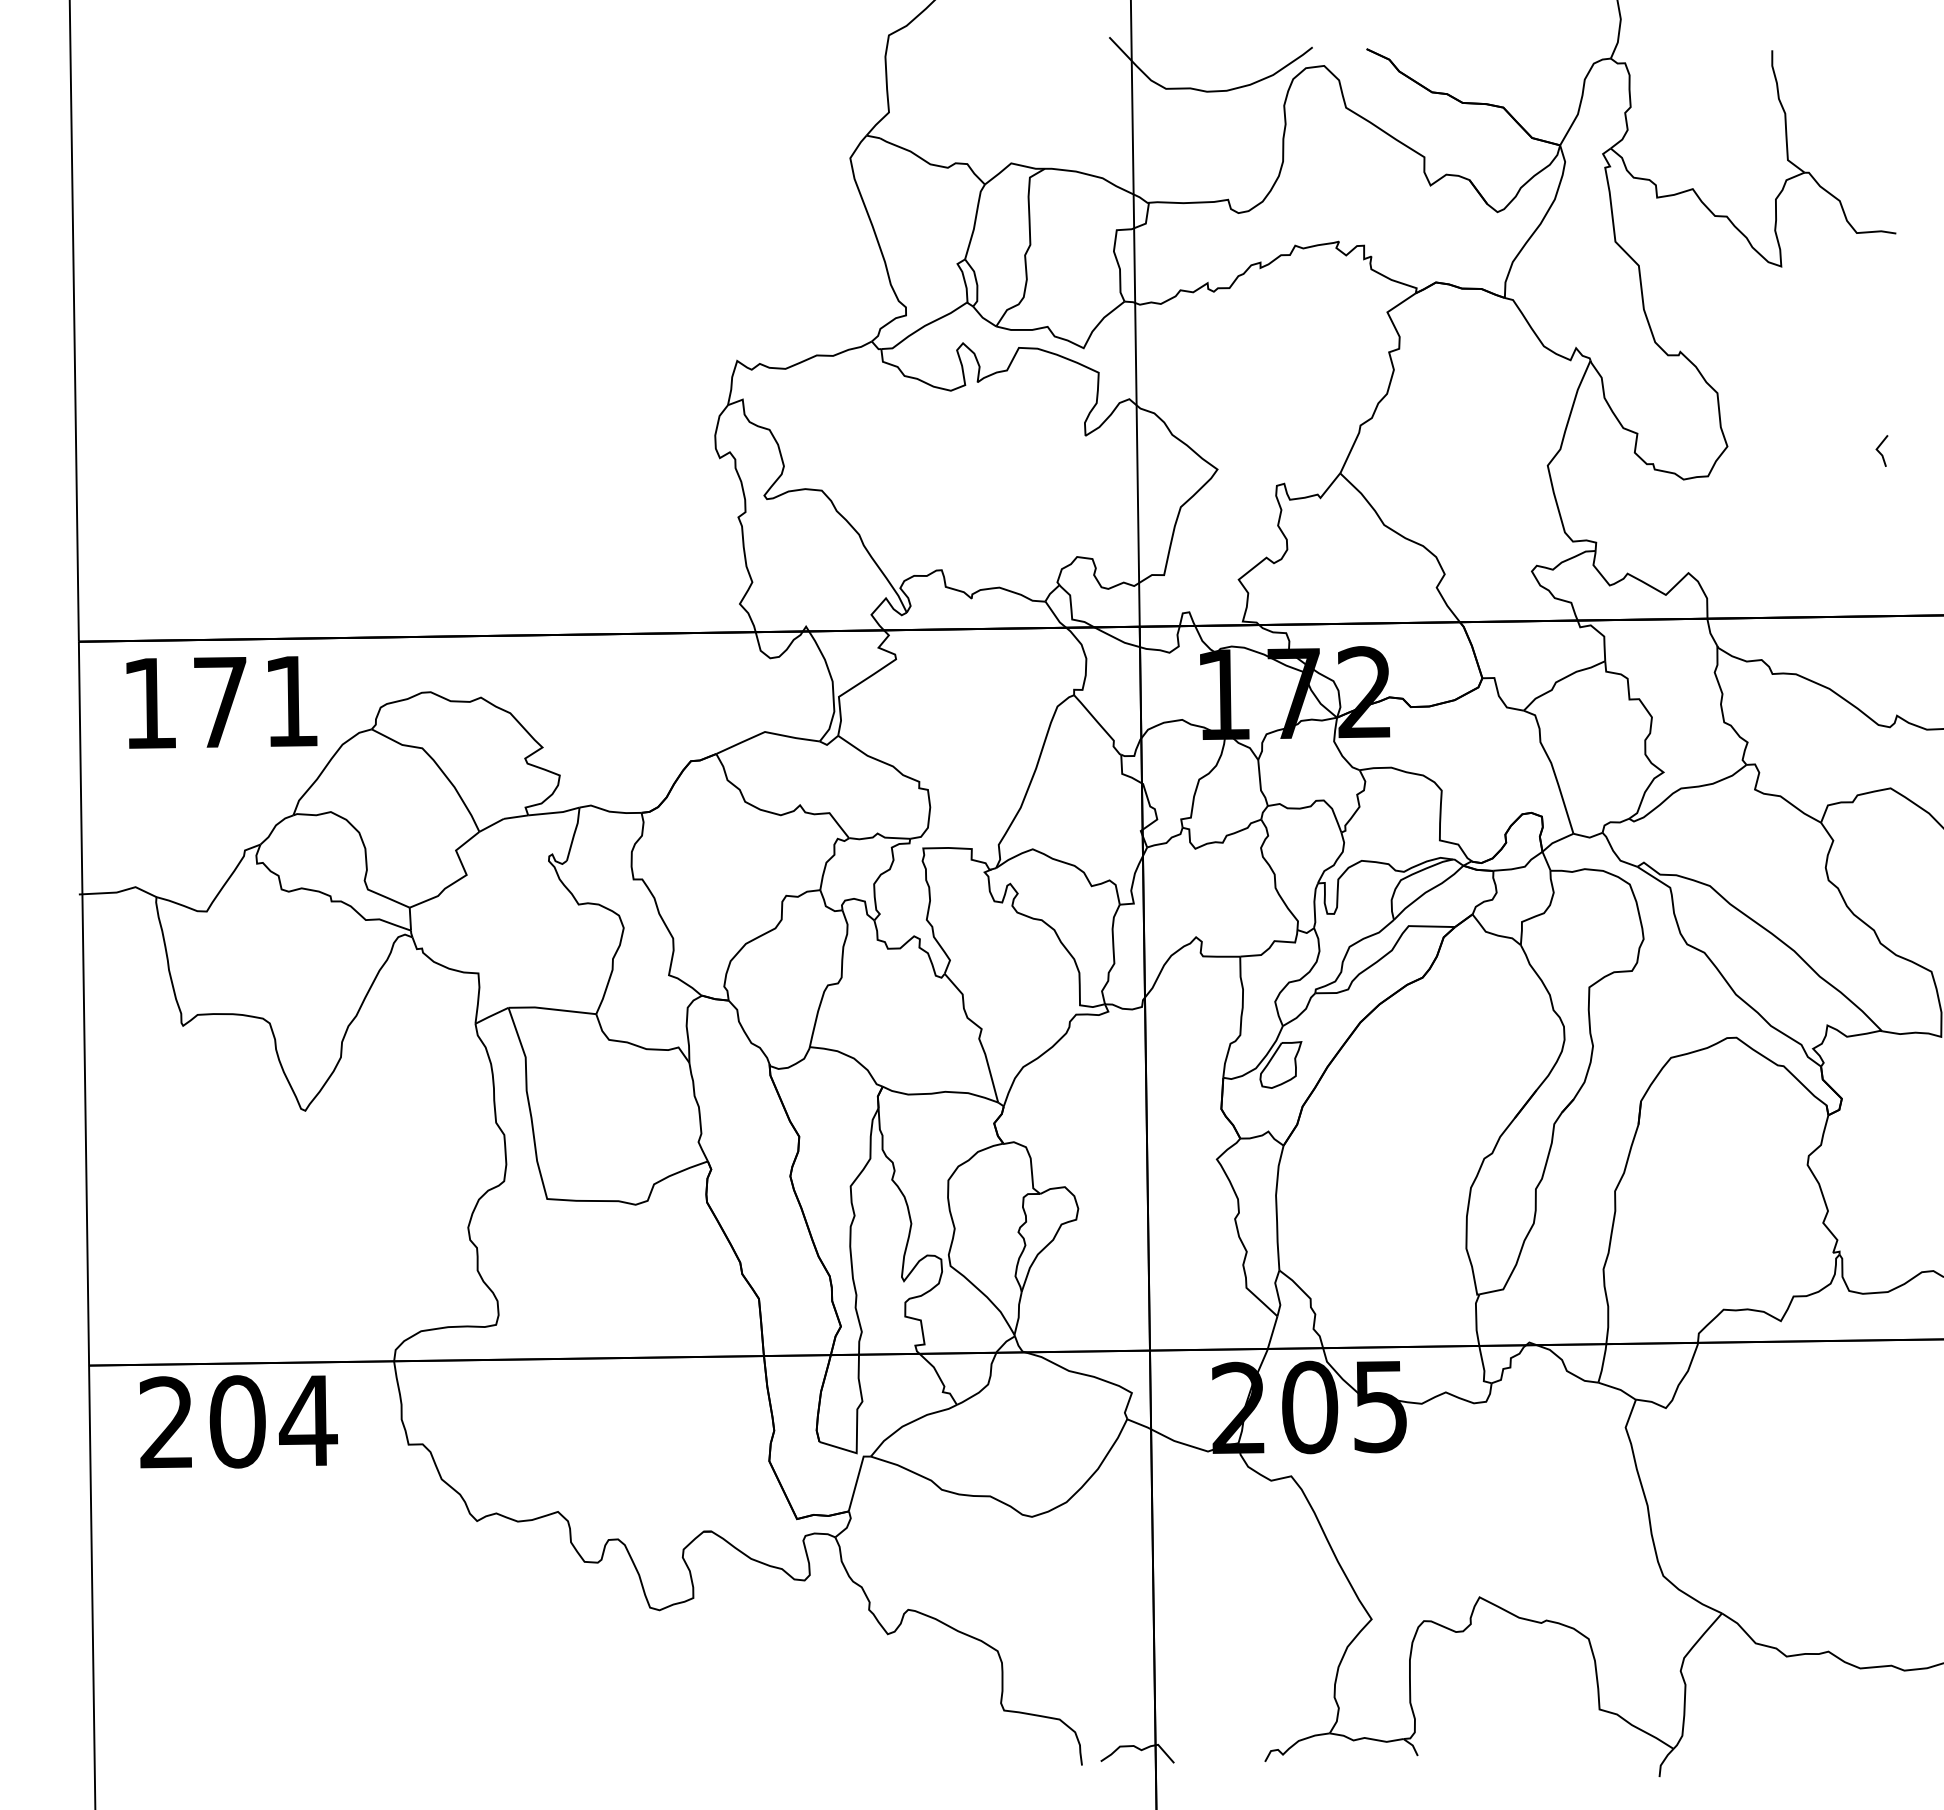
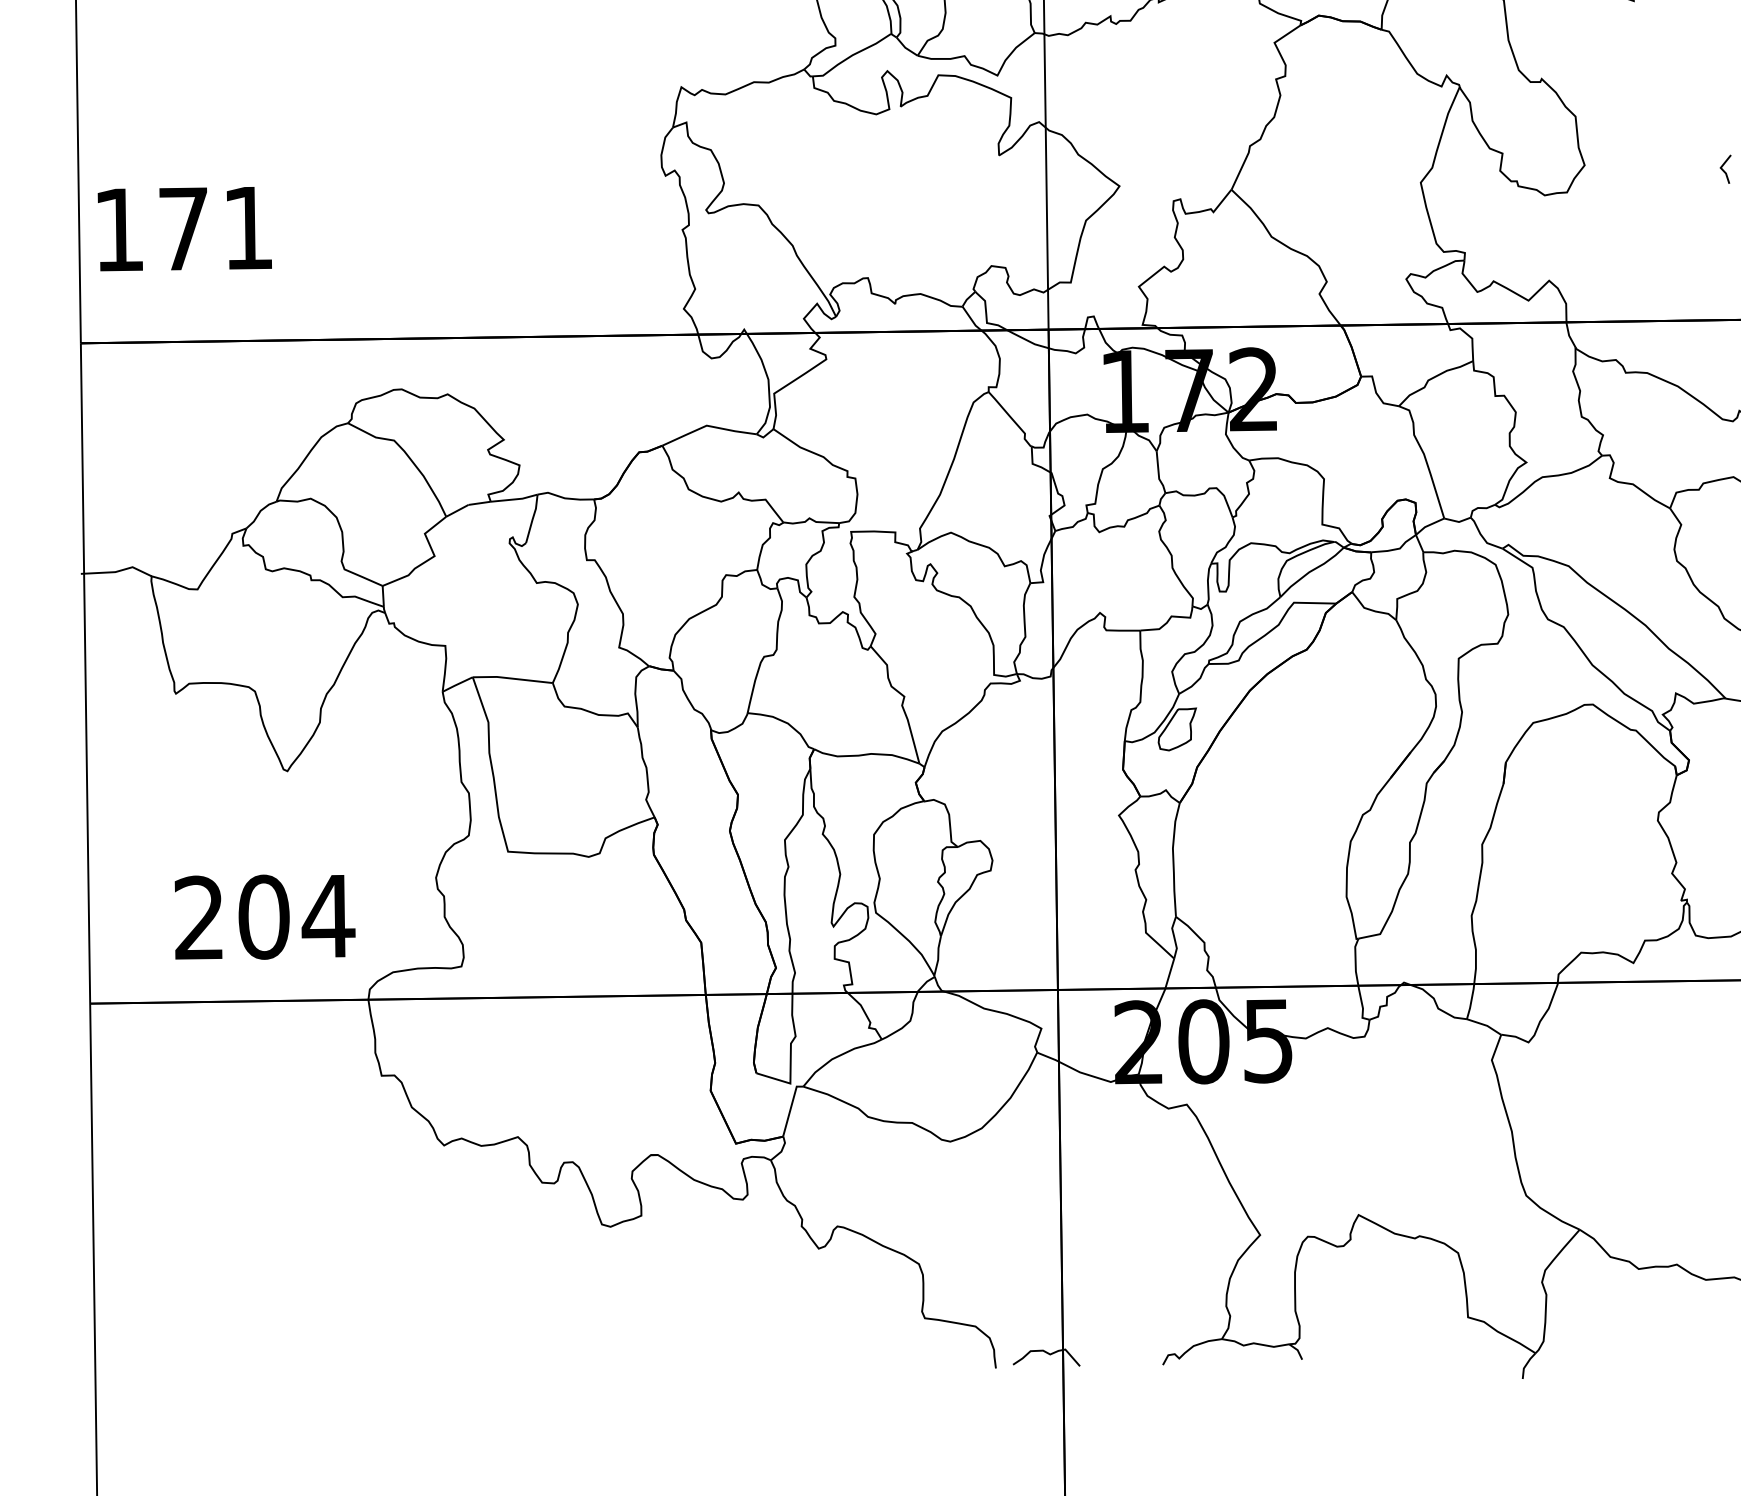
text: (221, 702) -> (184, 229), moved
text: (238, 1421) -> (264, 916), moved

